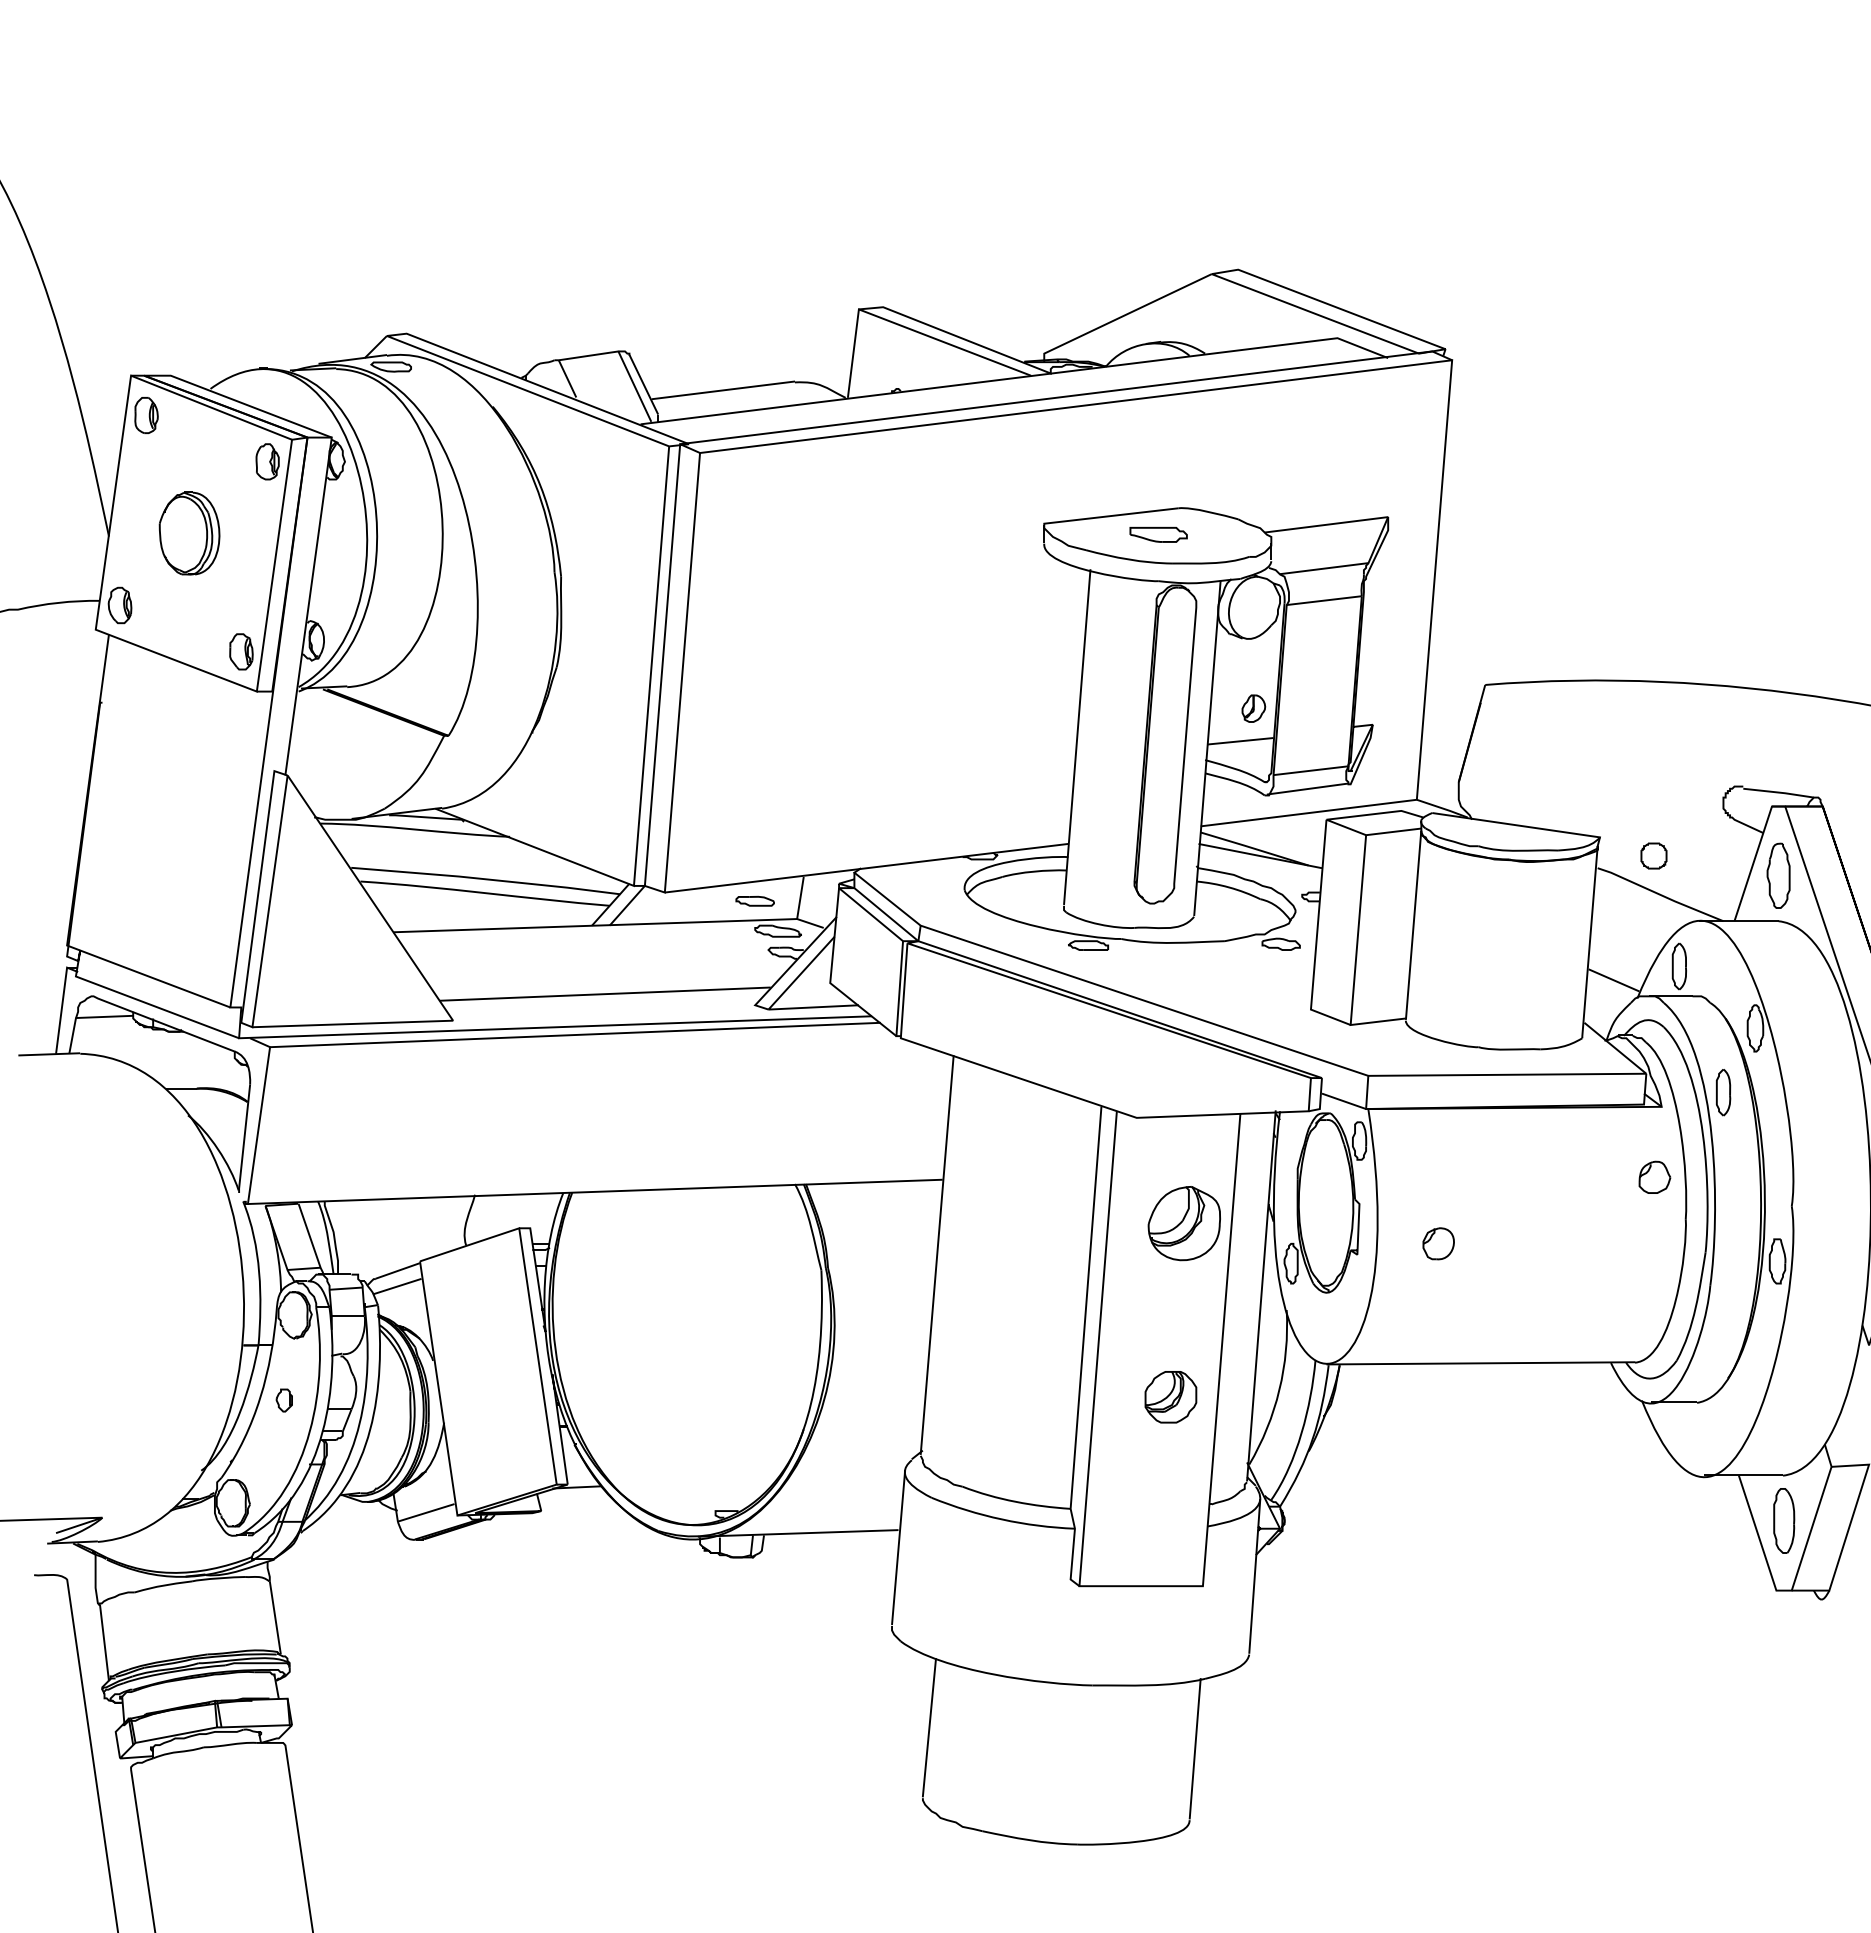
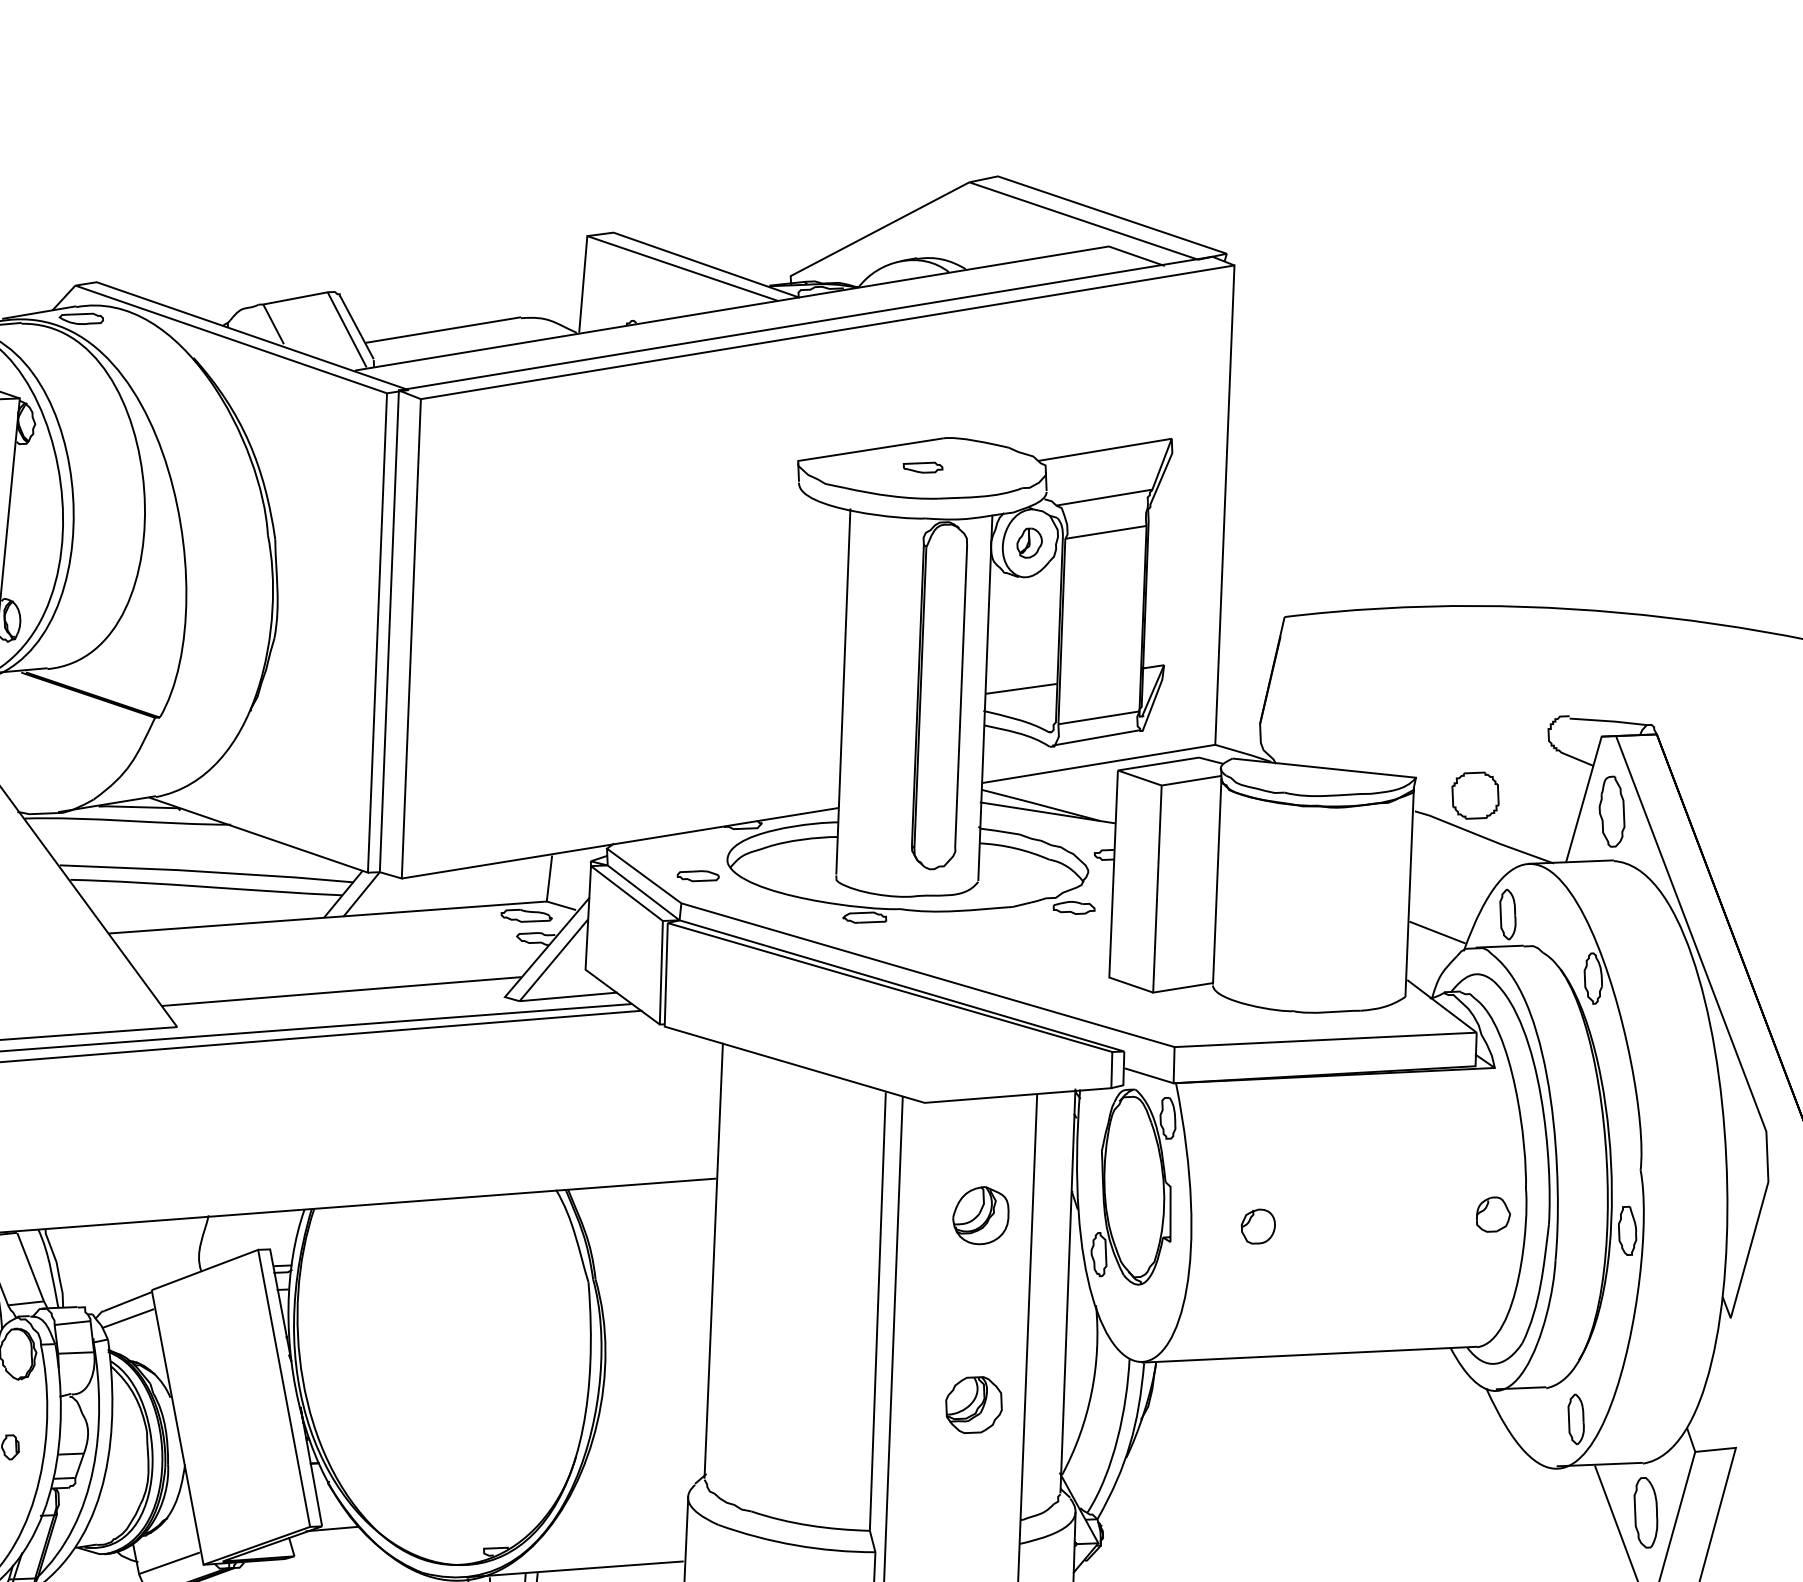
part: (1158, 534) -> (922, 467), size x0.62
part: (1253, 708) -> (1029, 542), moved
part: (1653, 855) -> (1474, 795), size x1.67
part: (754, 900) -> (697, 875), moved
part: (1723, 1092) -> (1576, 1419), moved
part: (1654, 1176) -> (1492, 1213), moved
part: (1183, 1223) -> (980, 1215), size x0.71

